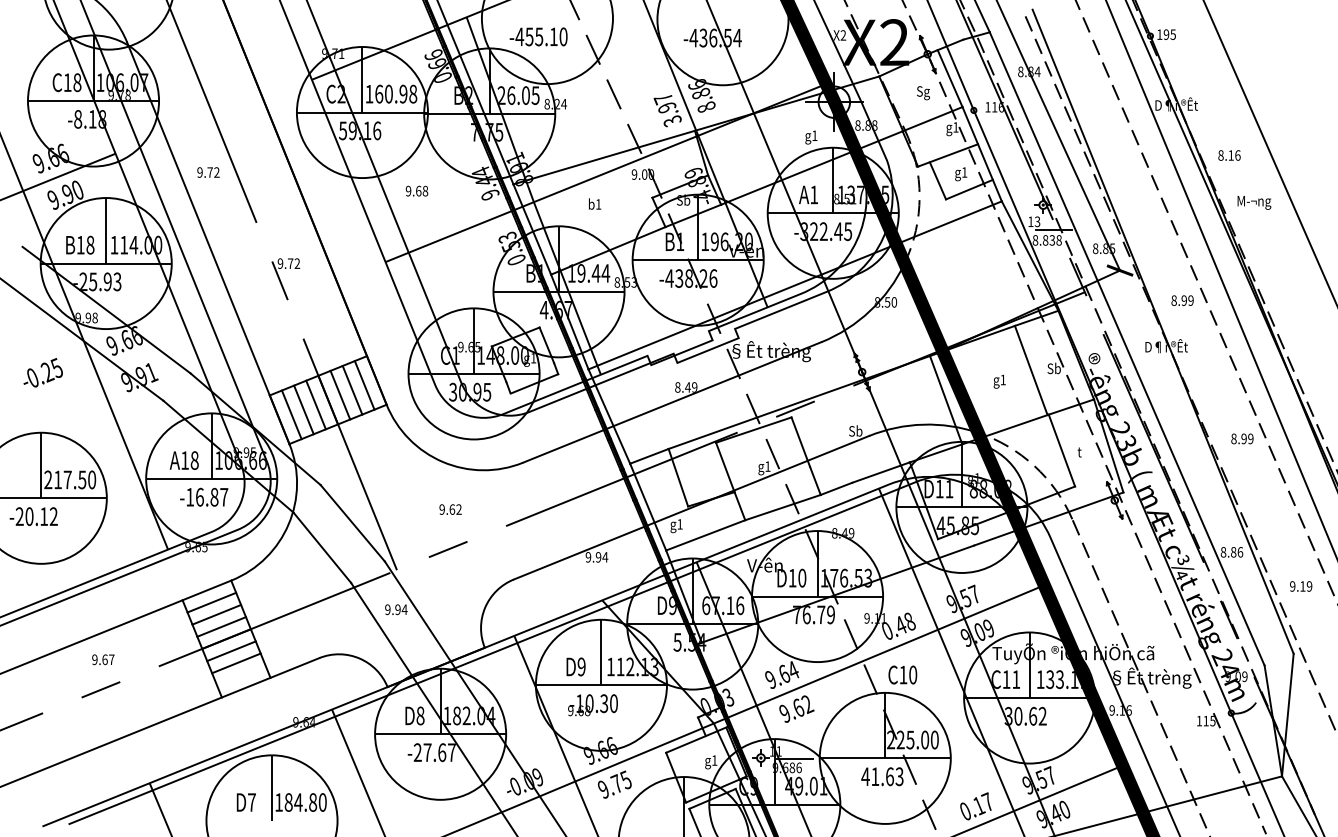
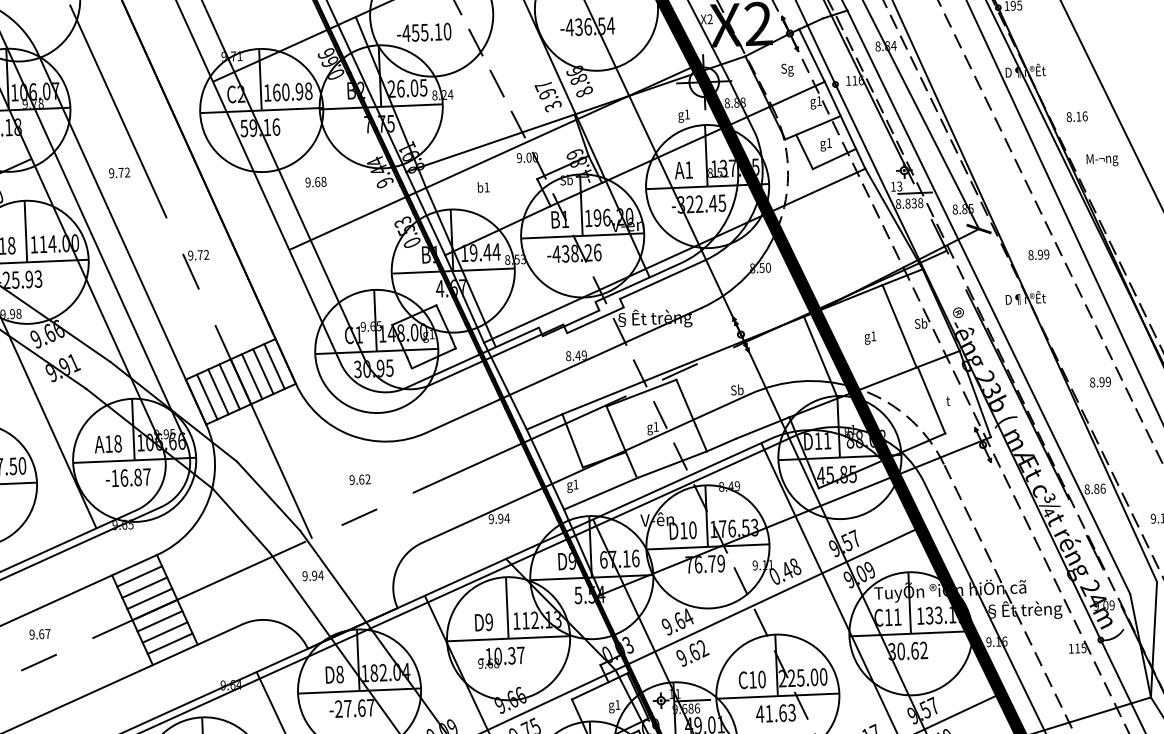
text: (902, 674) -> (751, 679), moved
line: (241, 675) -> (170, 643), added
text: (613, 703) -> (520, 655), -10.30 -> -10.37

